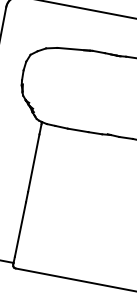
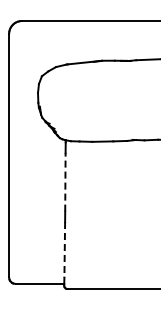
line: (34, 162) -> (65, 181), solid -> dashed
line: (20, 229) -> (64, 249), solid -> dashed

